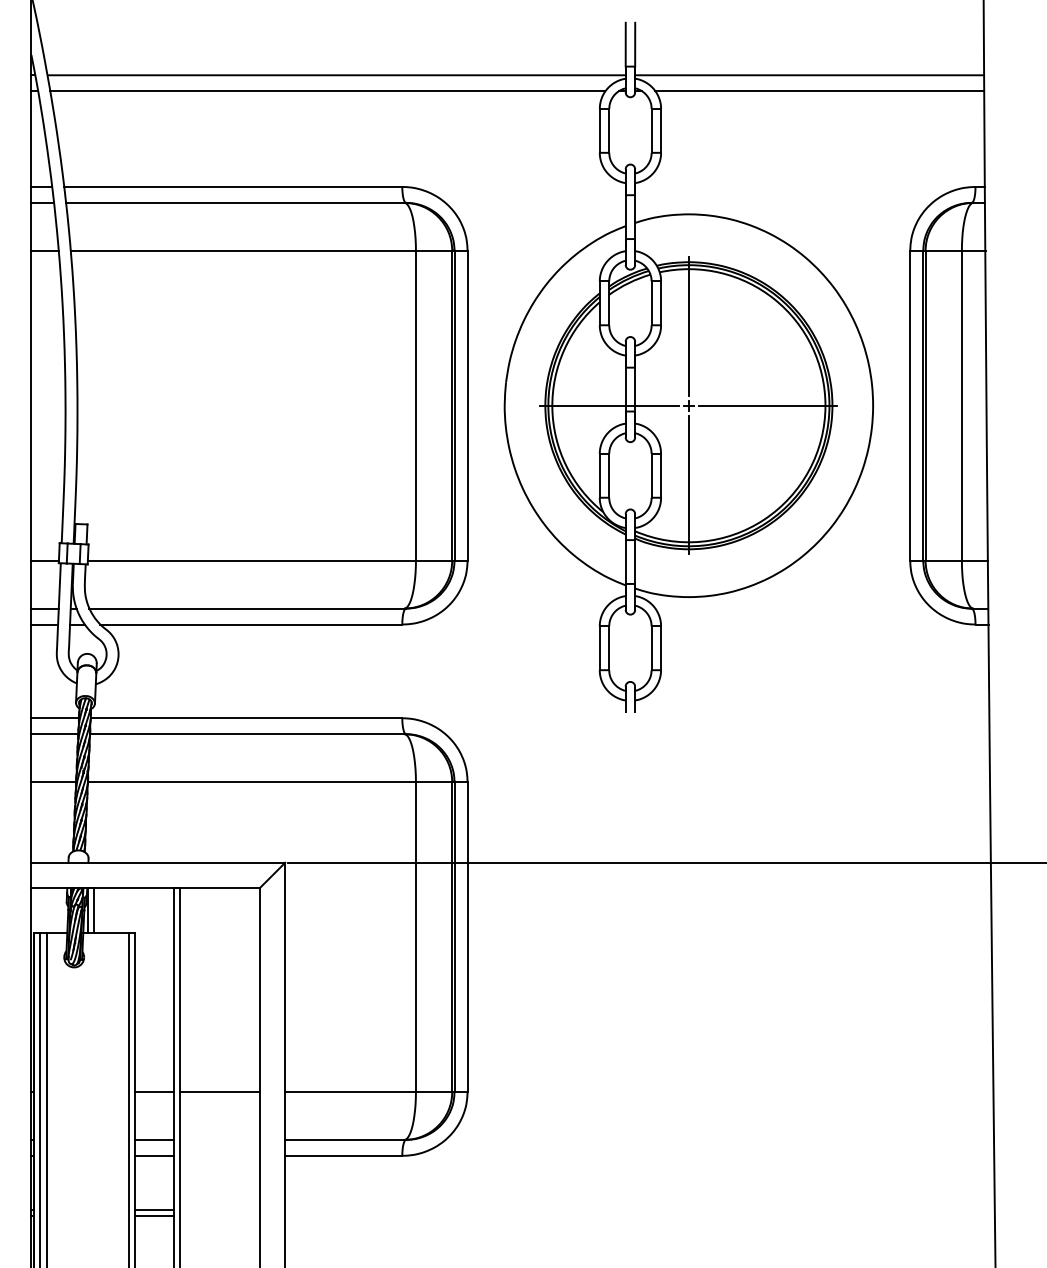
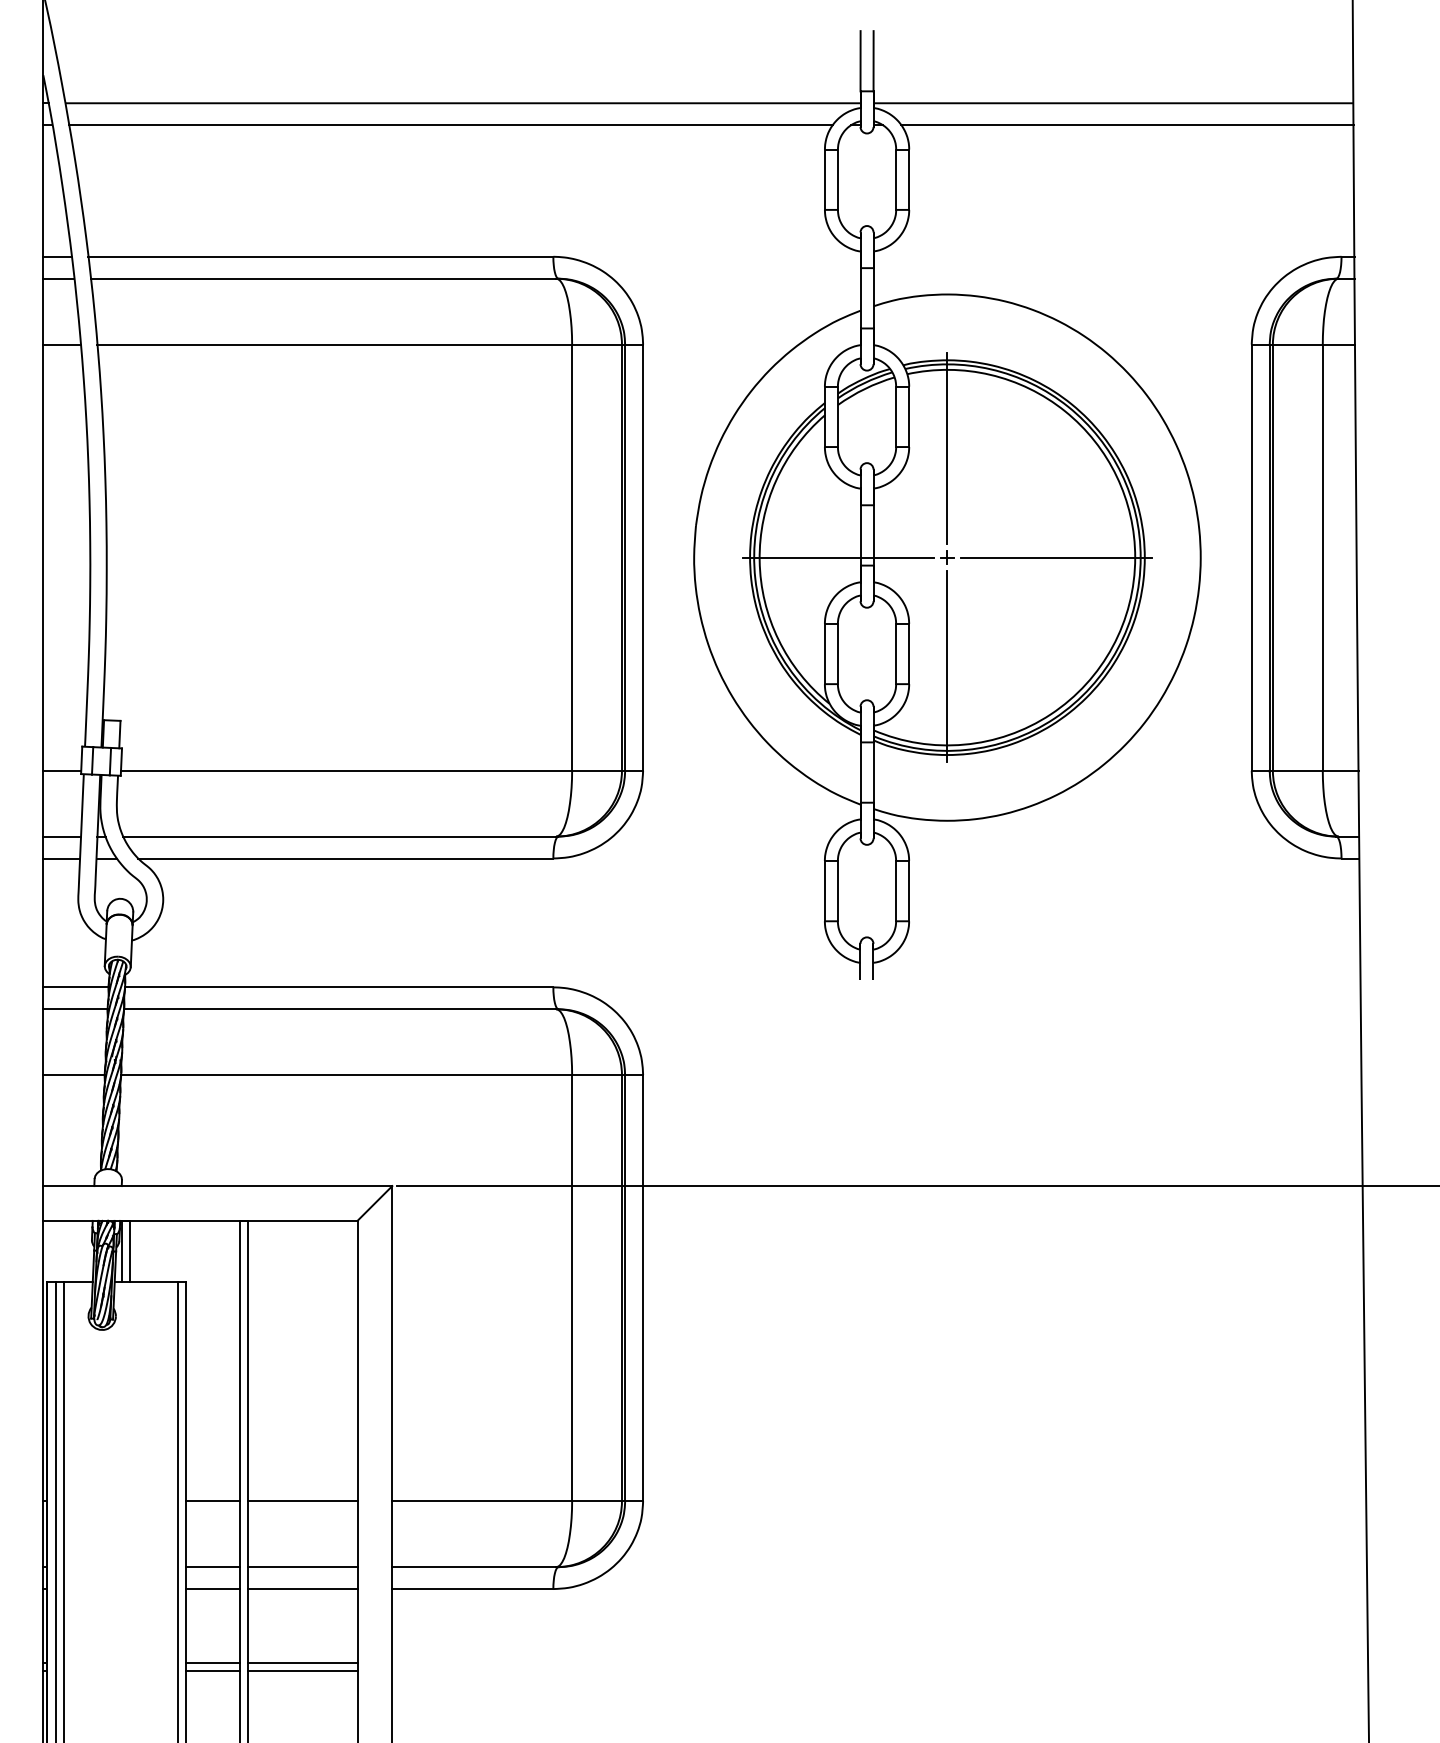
line: (219, 1139) -> (302, 1566), added
line: (219, 1155) -> (302, 1588), added
line: (219, 1209) -> (302, 1662), added
line: (219, 1215) -> (302, 1671), added

